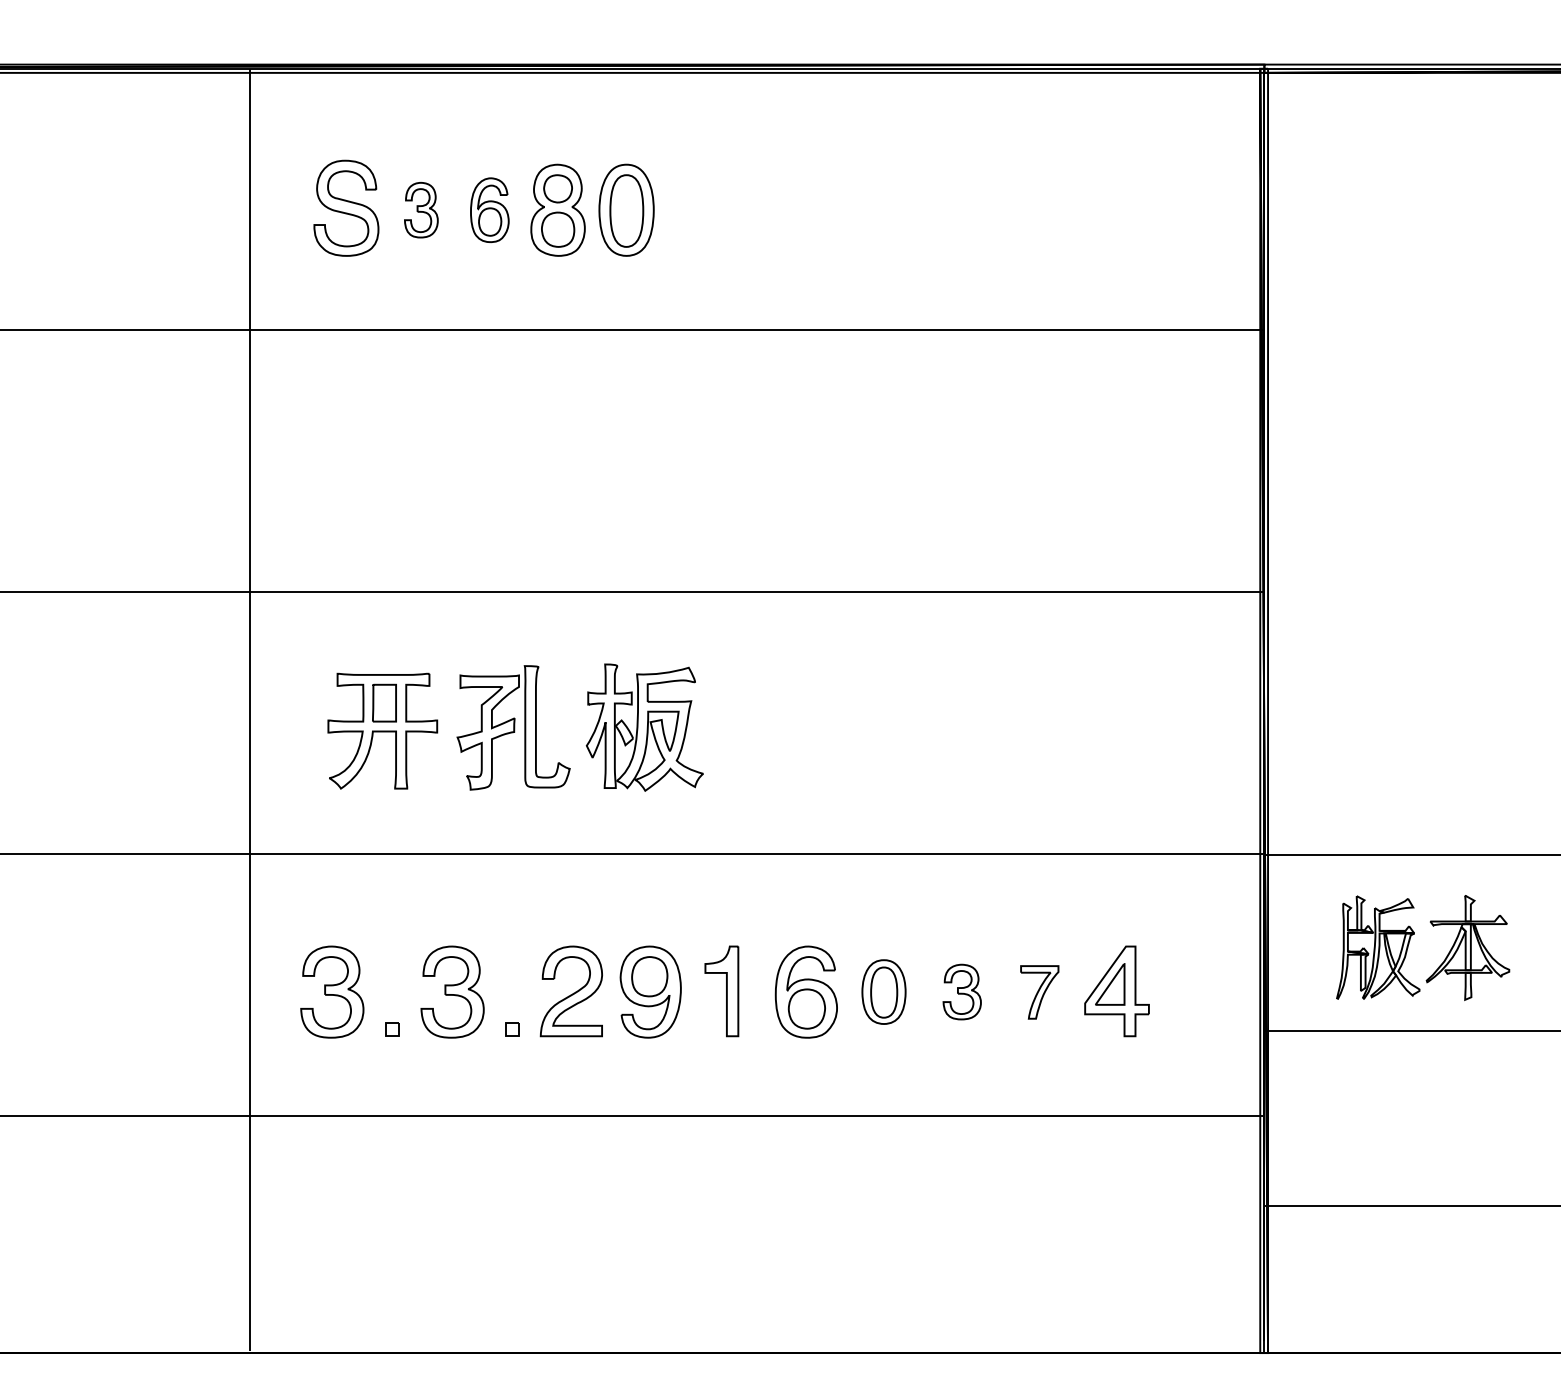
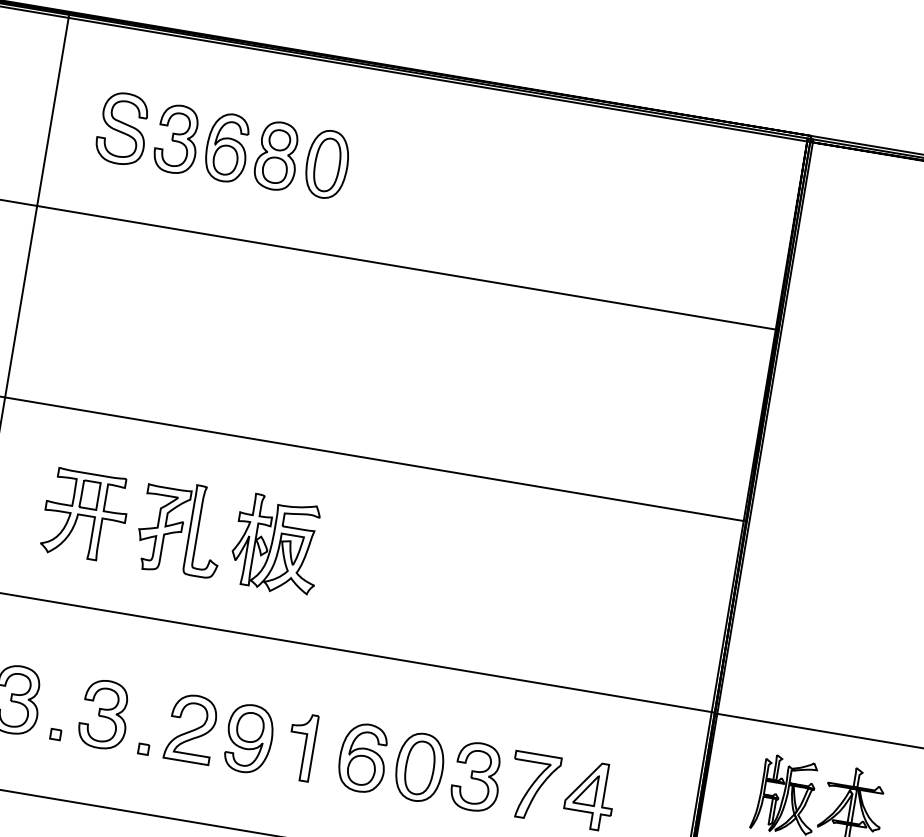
part: (421, 209) -> (177, 138), size x1.67
part: (489, 209) -> (227, 147), size x1.43
part: (883, 991) -> (419, 766), size x1.43
part: (962, 991) -> (477, 776), size x1.67
part: (1039, 992) -> (533, 786), size x1.67

